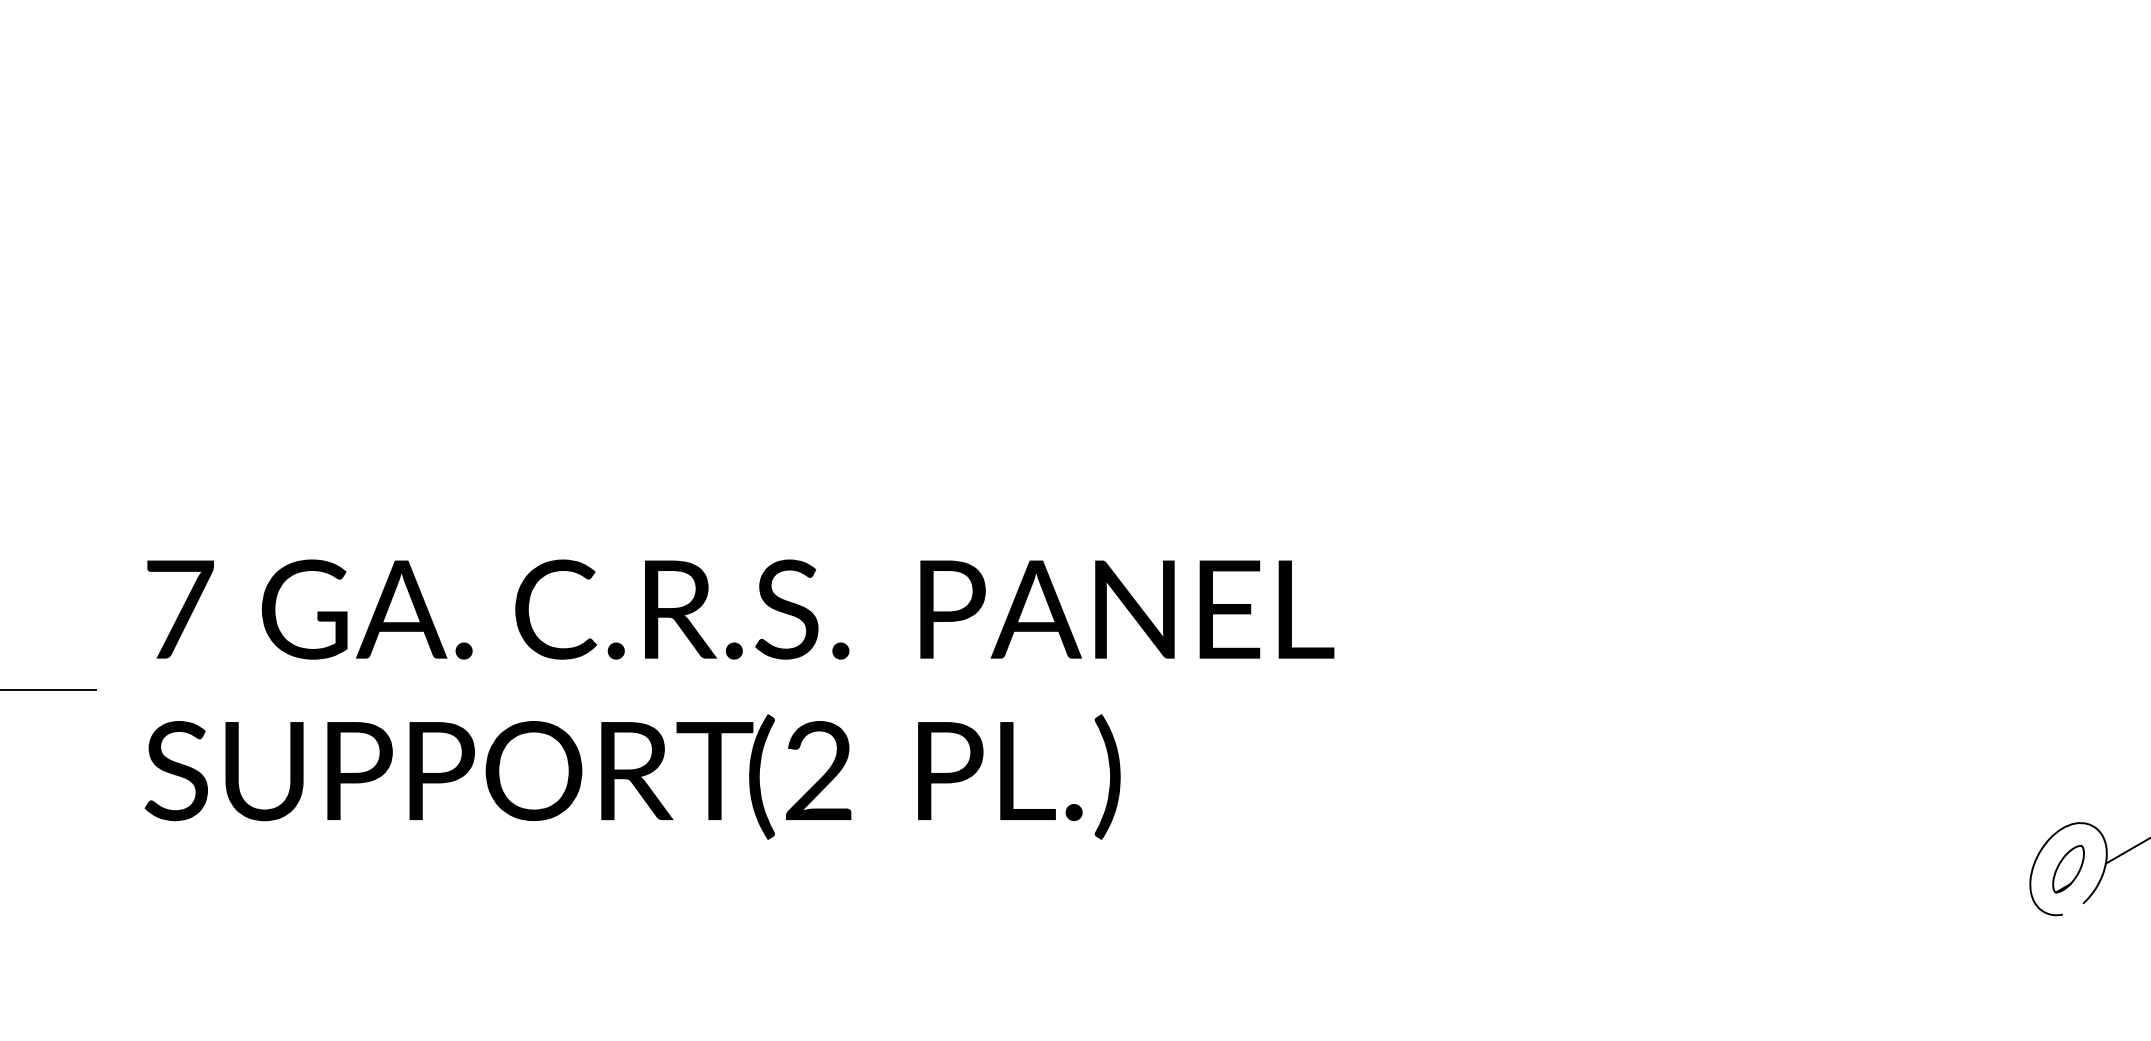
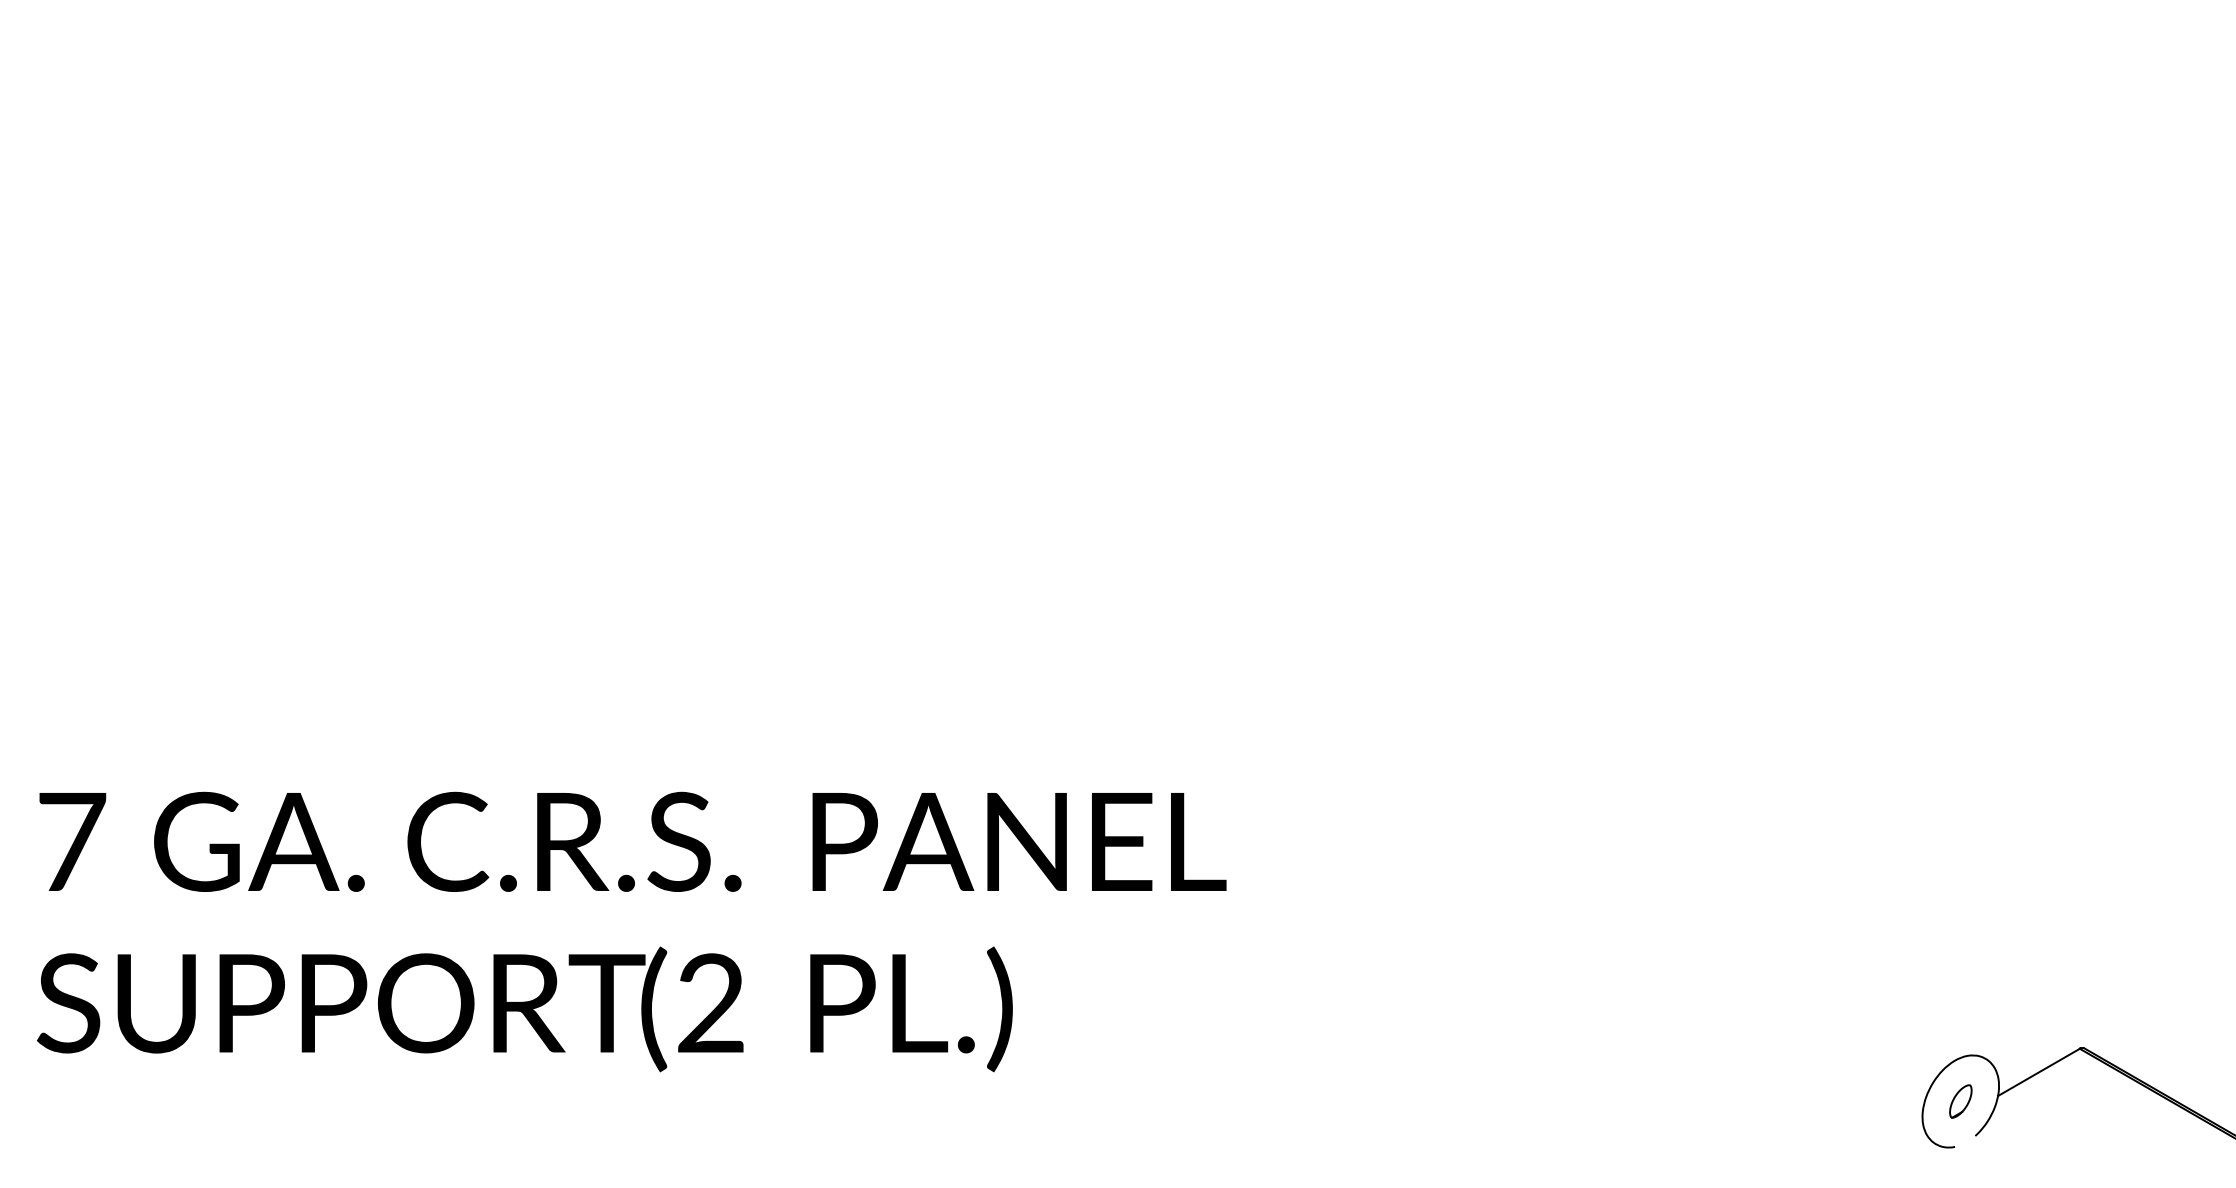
part: (2068, 869) -> (1960, 1101), size x0.7

